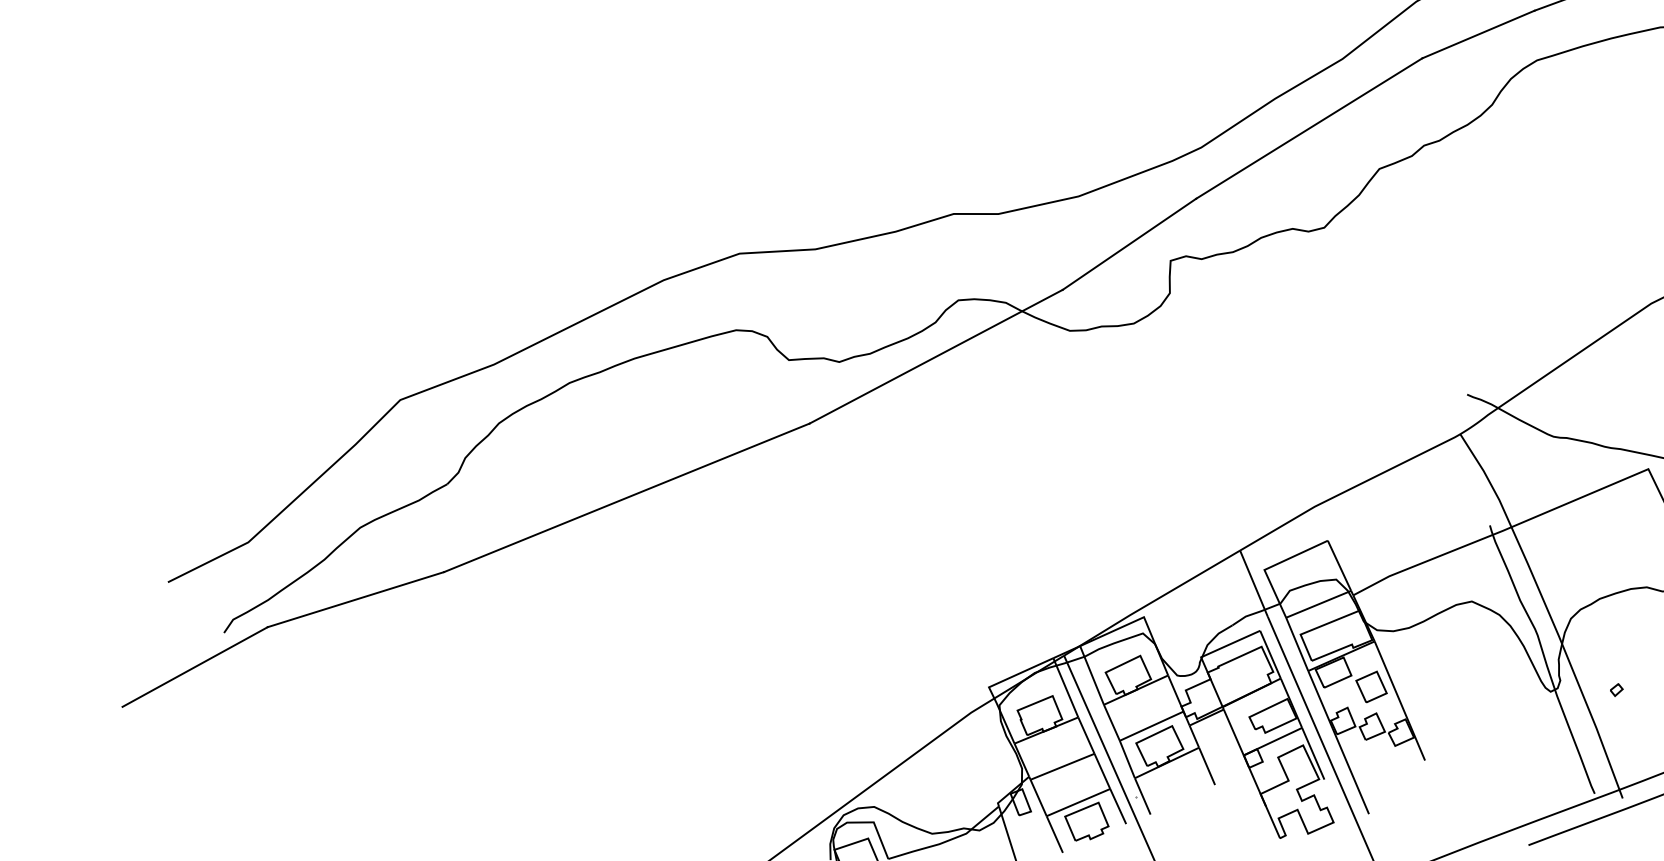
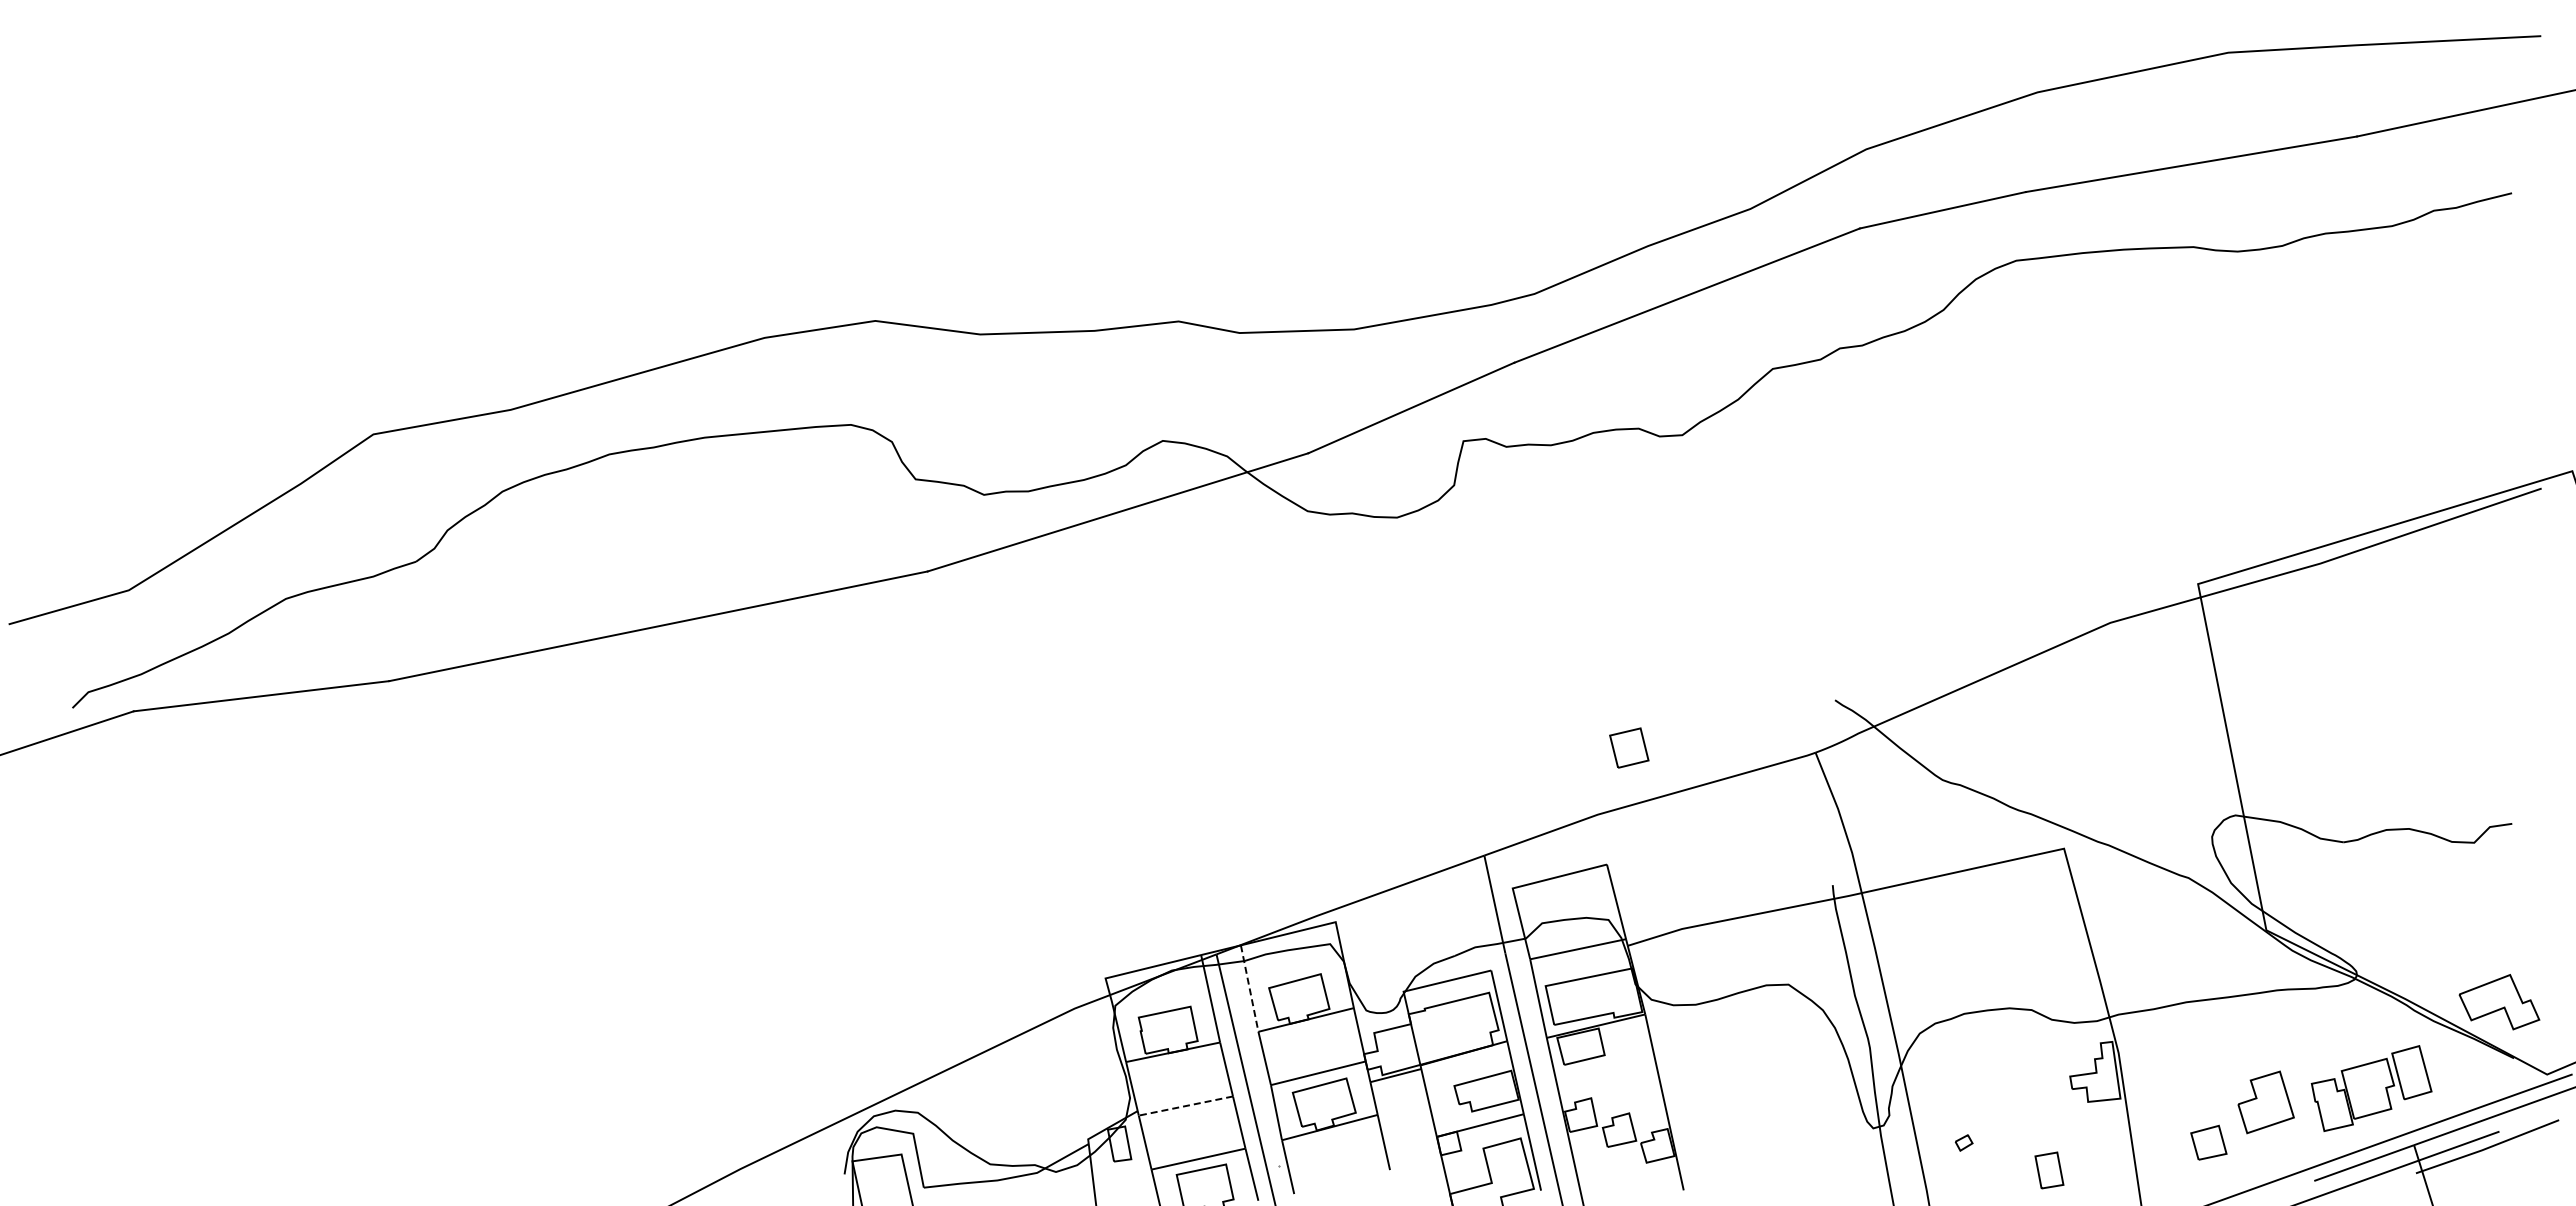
line: (1092, 676) -> (1249, 989), solid -> dashed
part: (1371, 686) -> (1629, 747), moved
line: (1062, 767) -> (1185, 1106), solid -> dashed

